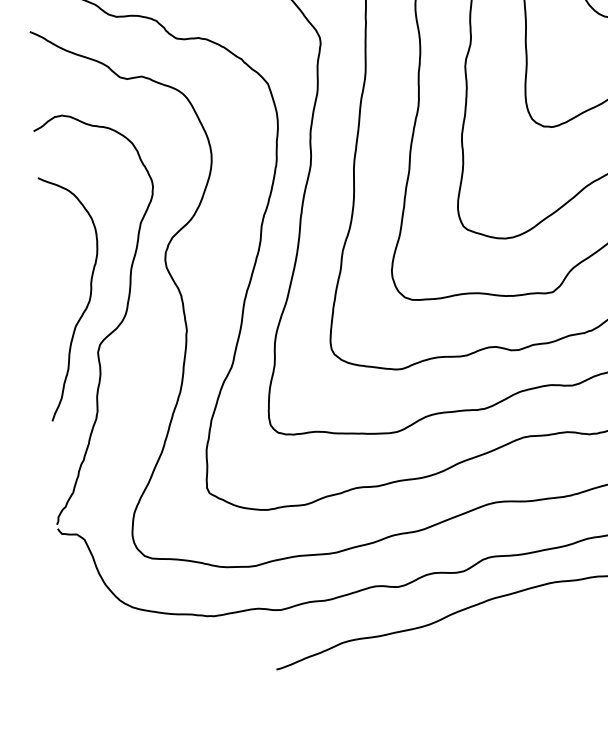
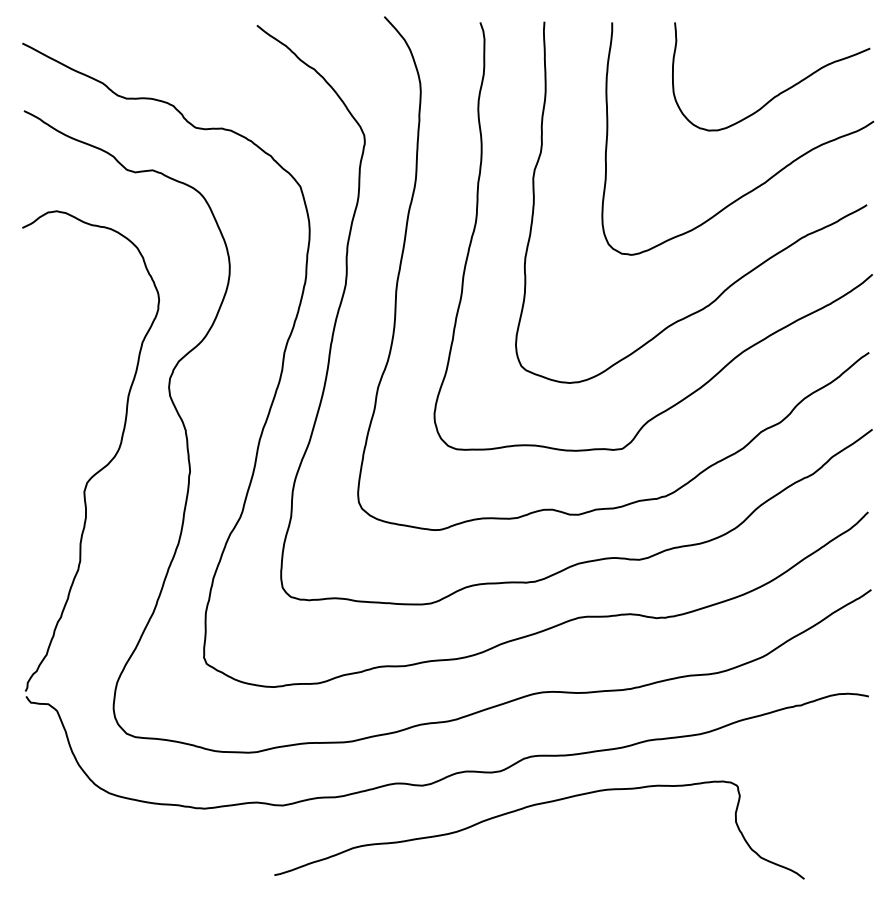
curve: (87, 304) -> (74, 434), removed

